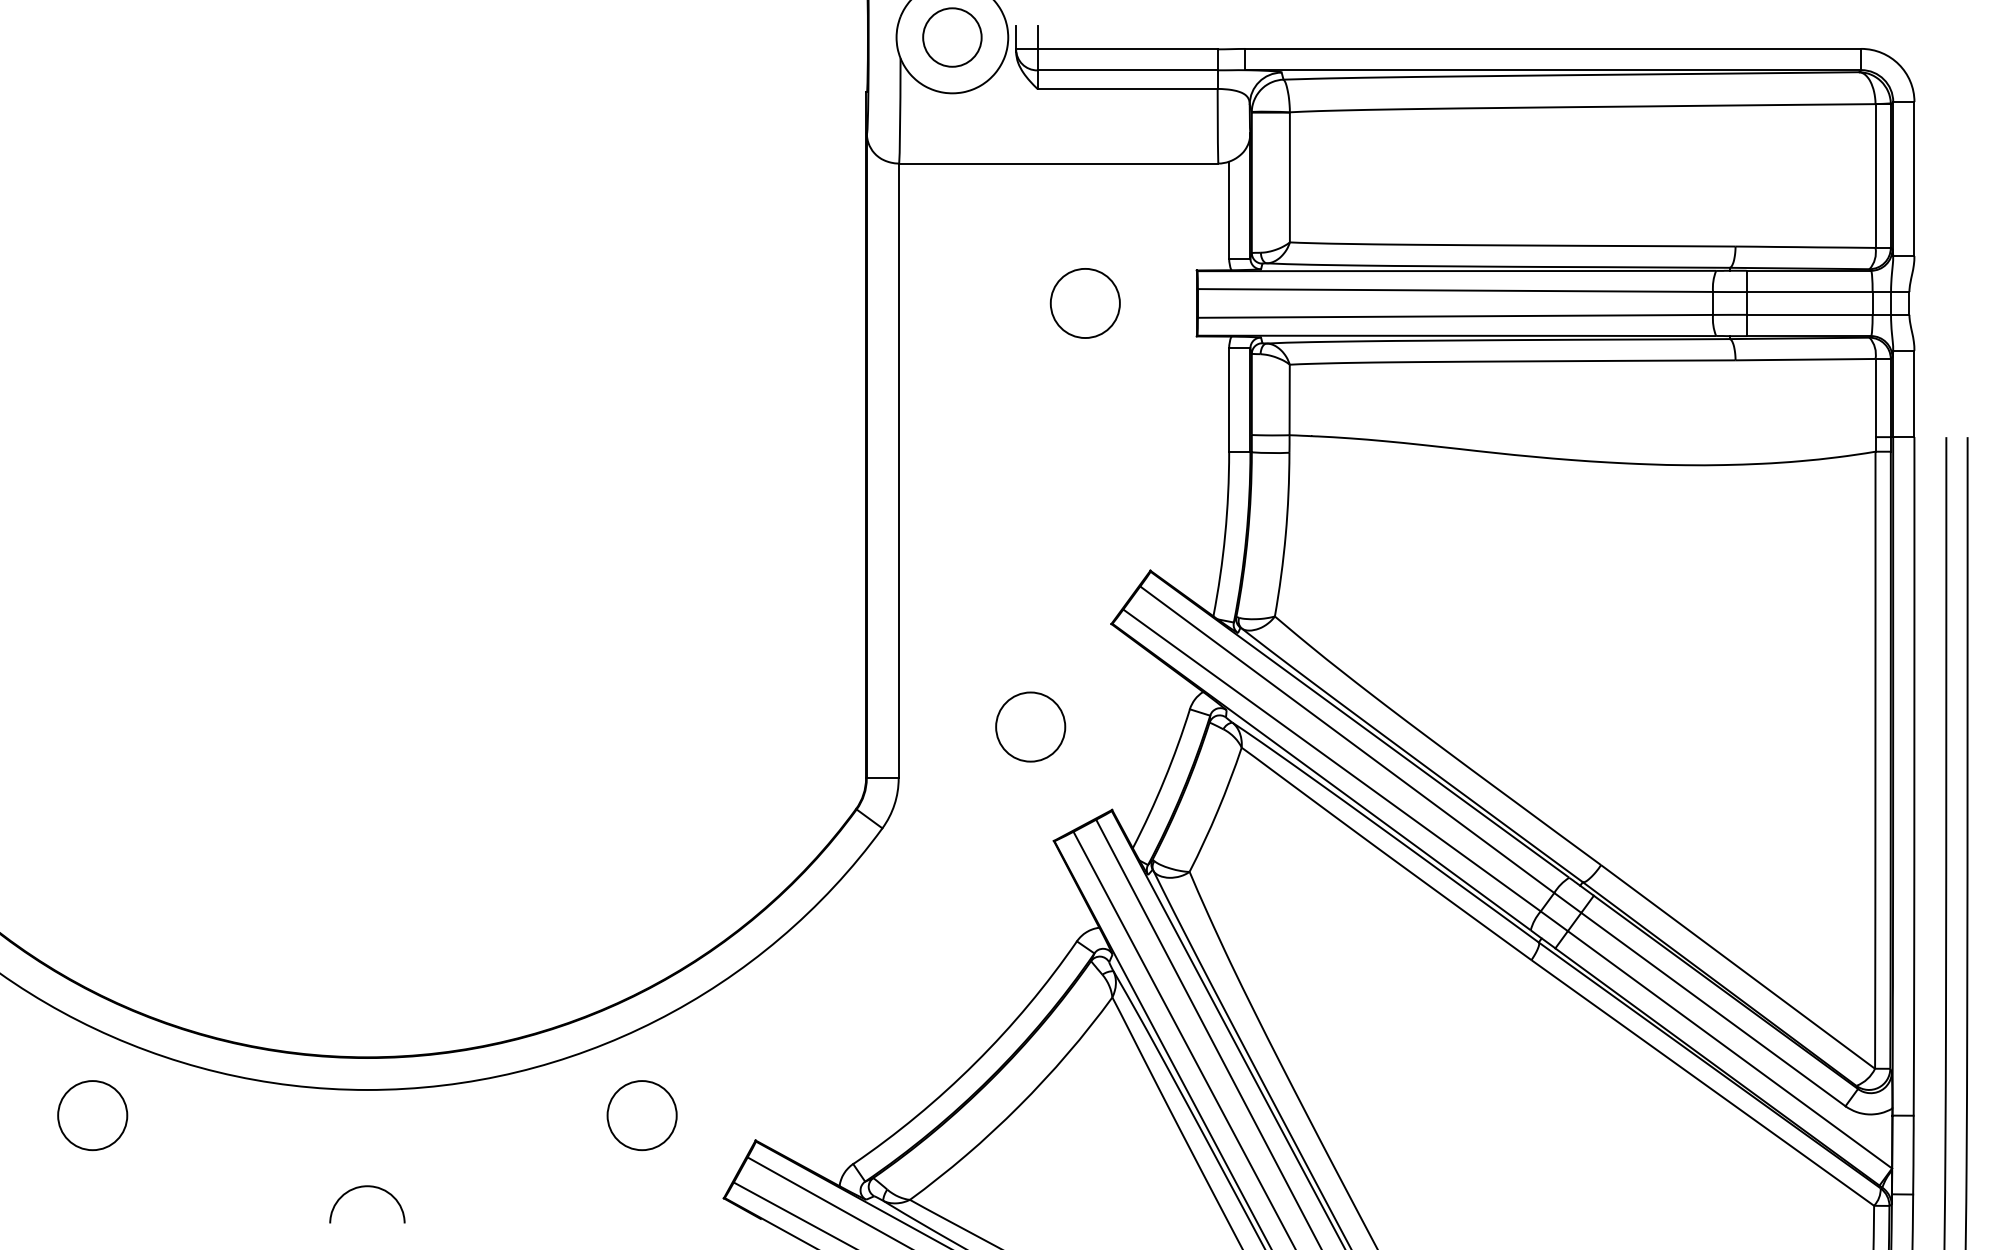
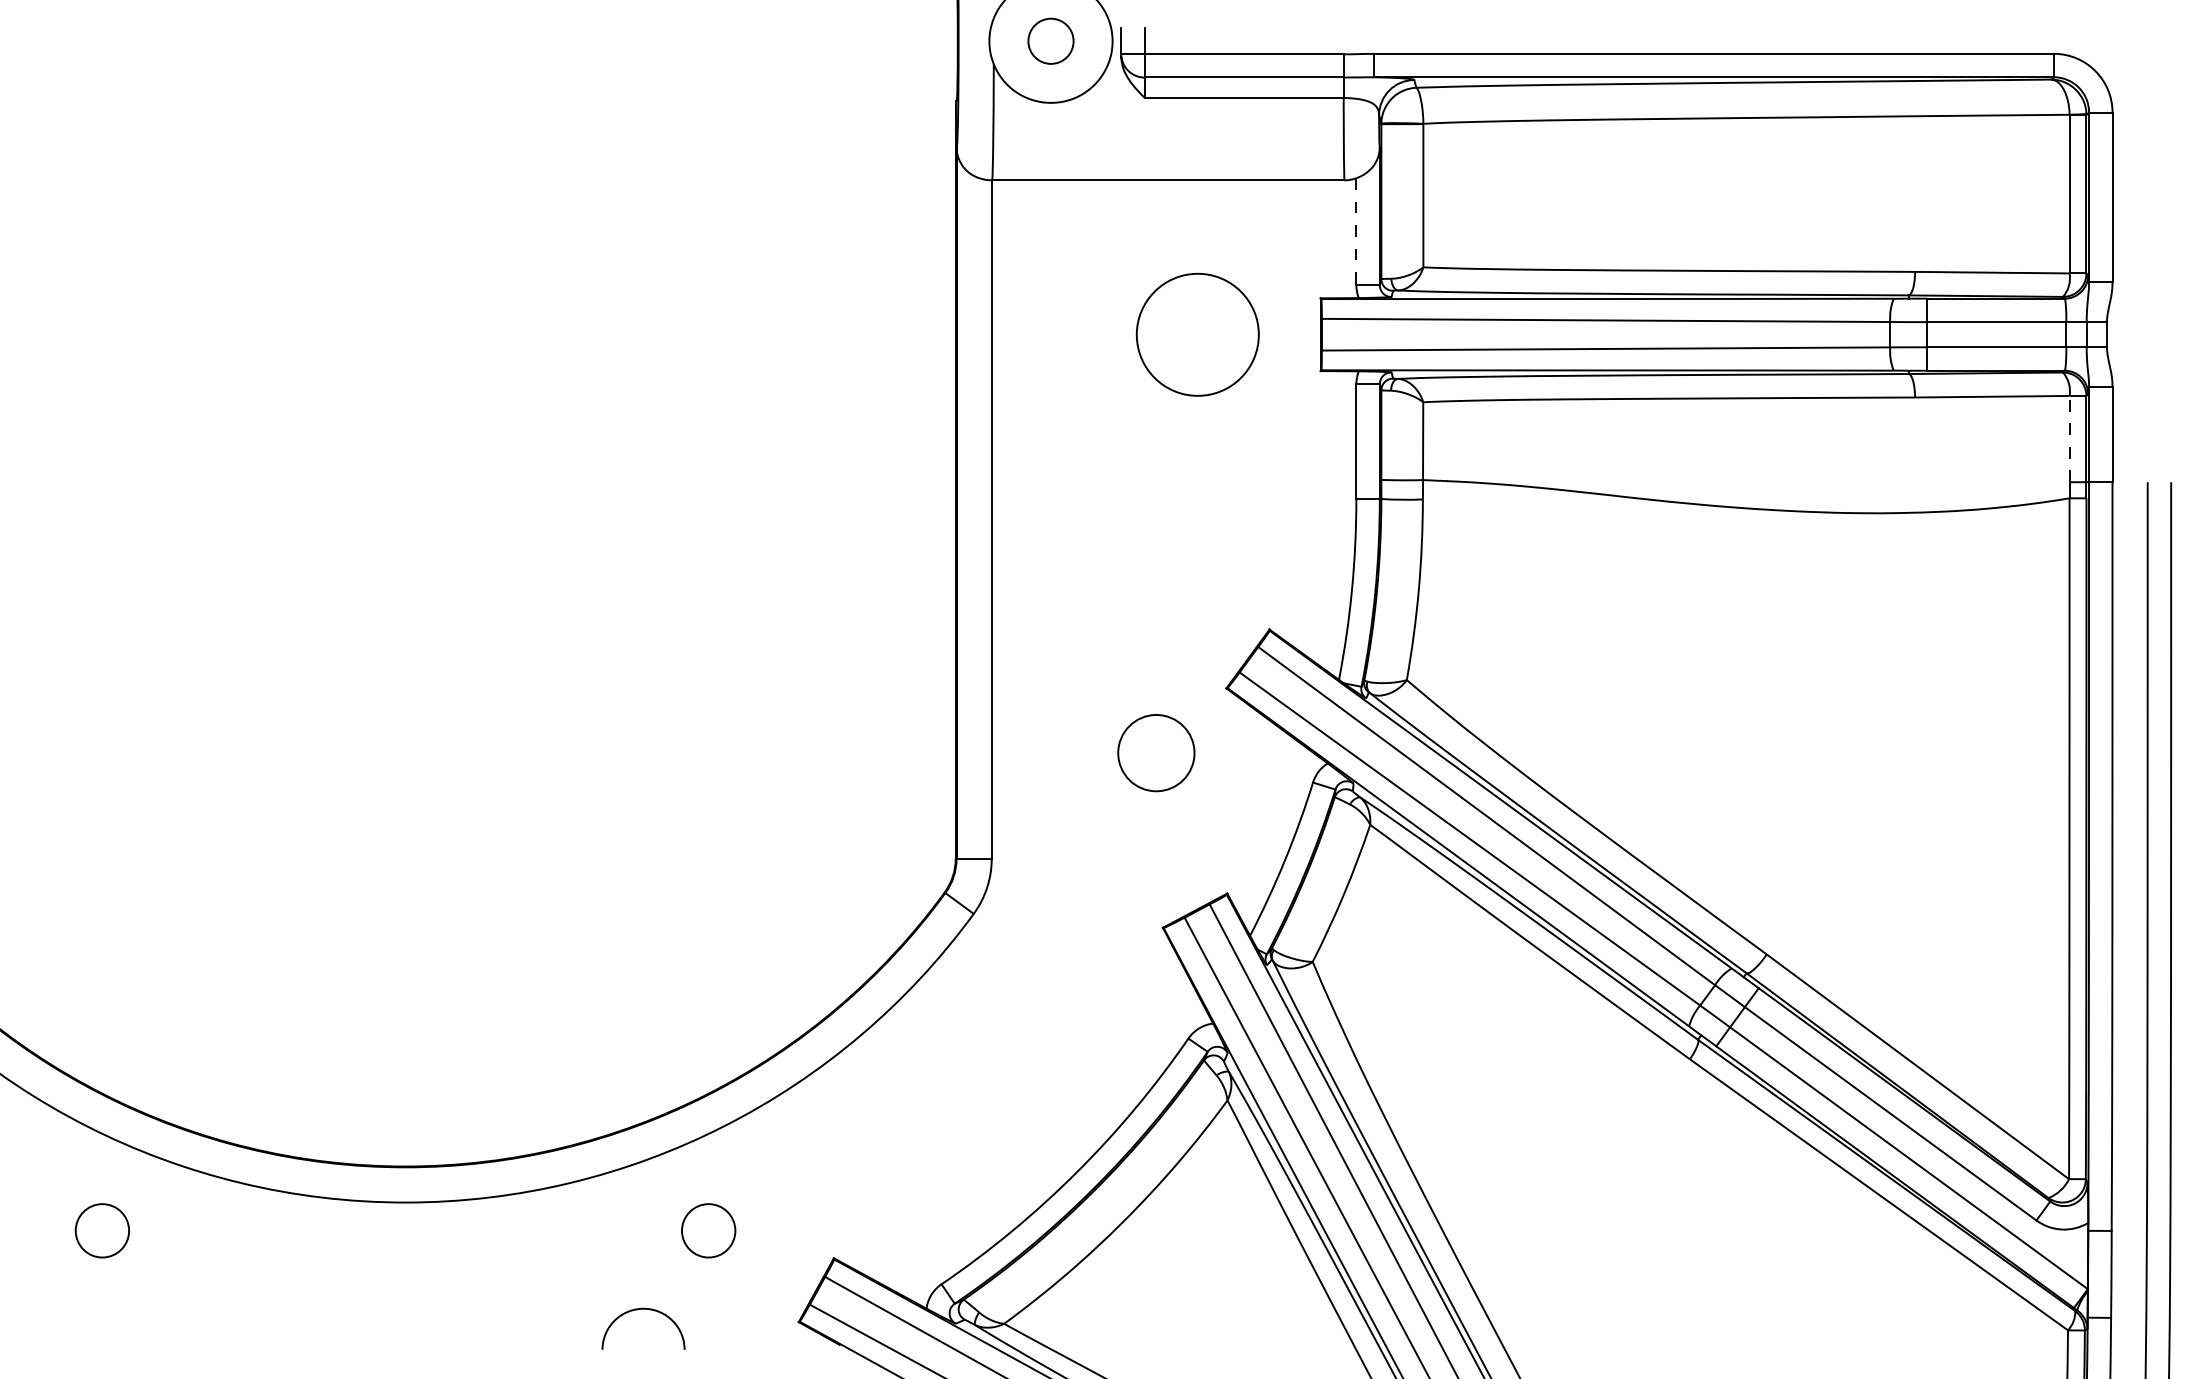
circle: (951, 37) -> (1050, 41), size x0.7
line: (1229, 209) -> (1356, 231), solid -> dashed
circle: (1085, 303) -> (1197, 334), size x1.6
line: (1875, 397) -> (2069, 438), solid -> dashed
circle: (1030, 727) -> (1156, 753), moved
circle: (92, 1115) -> (102, 1230), size x0.7
circle: (641, 1115) -> (708, 1230), size x0.7
arc: (361, 1187) -> (637, 1310), moved

